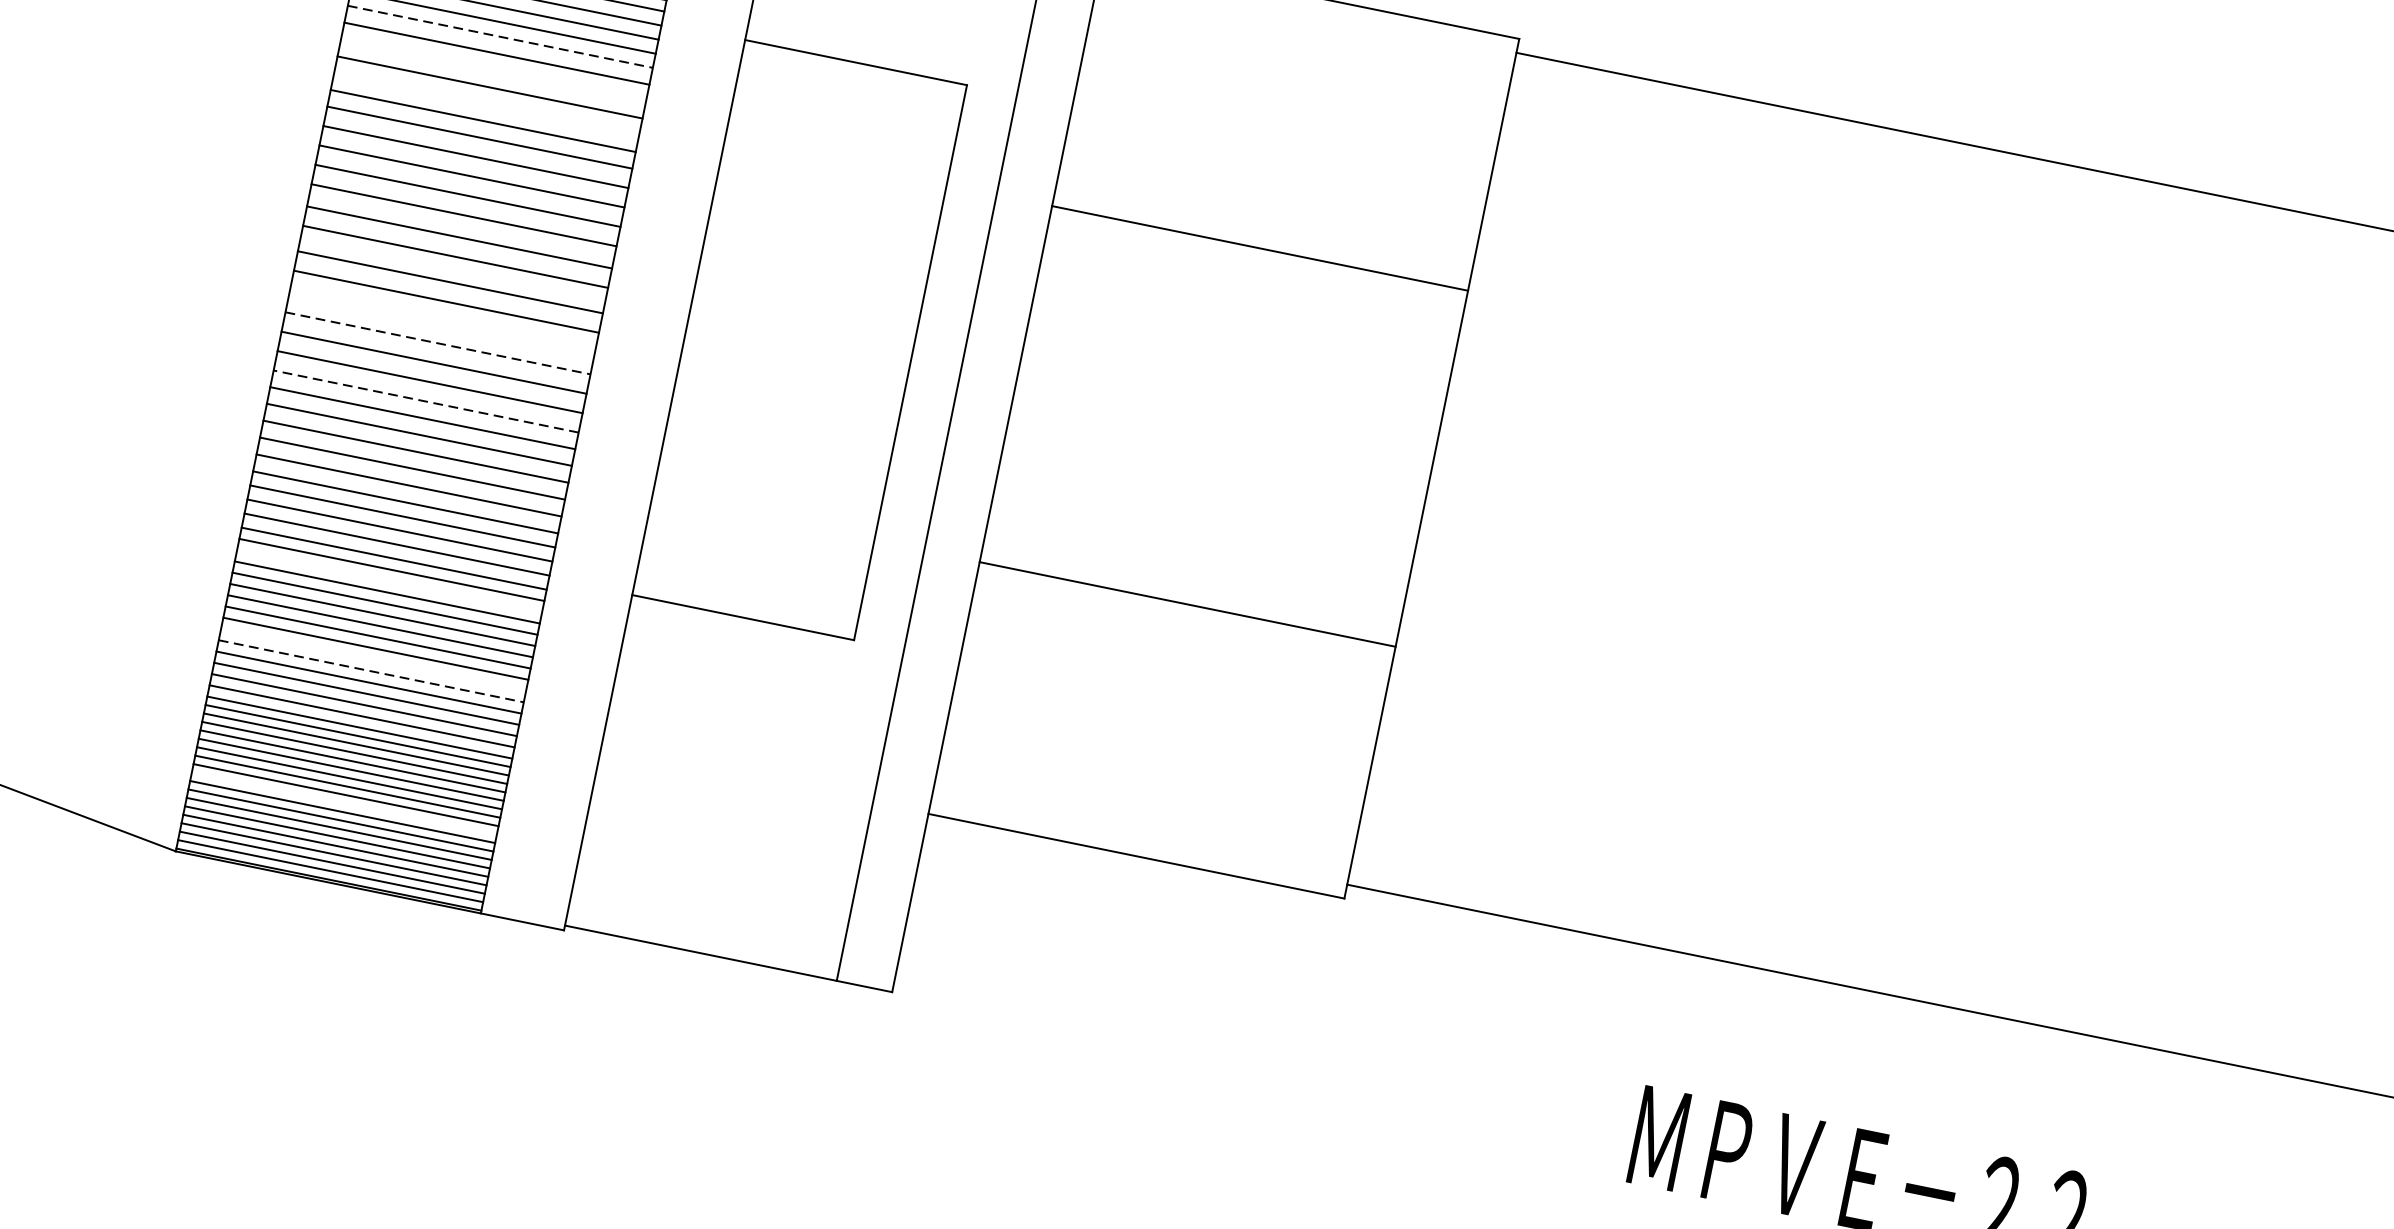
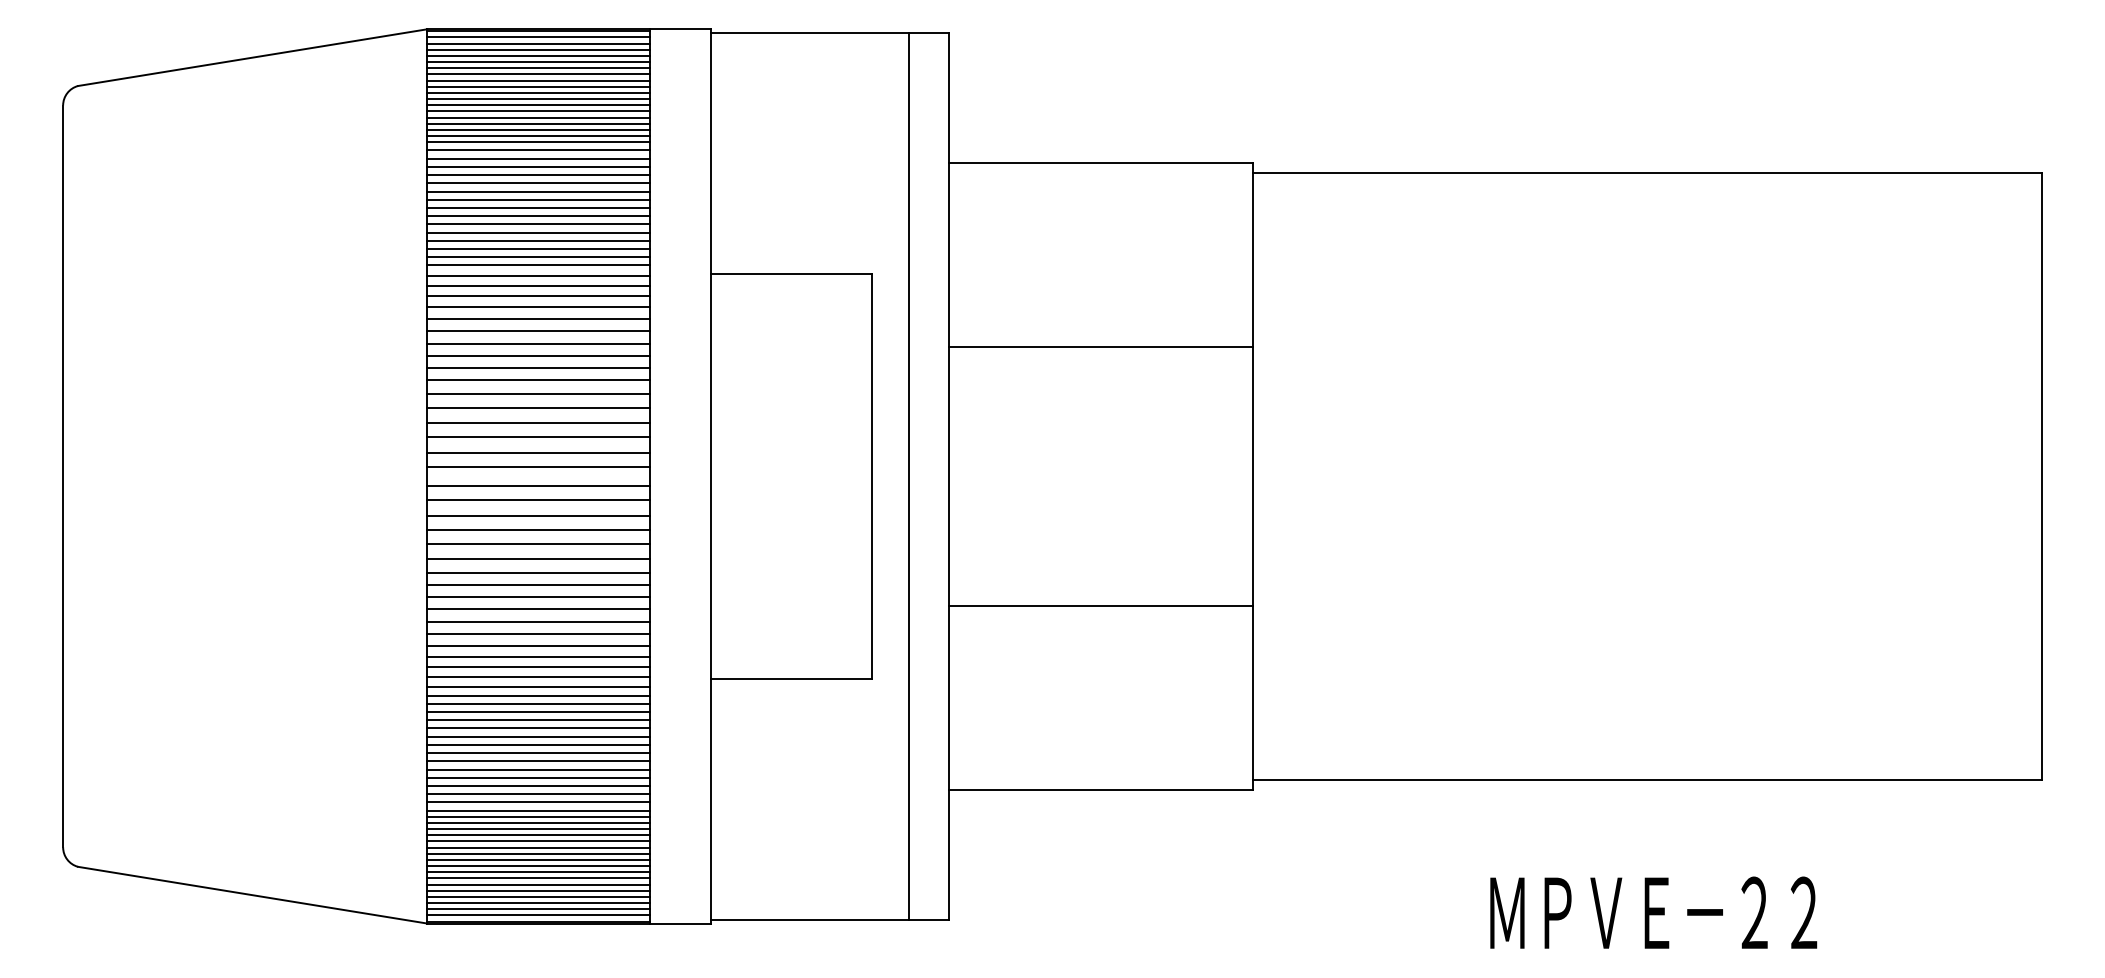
line: (501, 36) -> (539, 306), dashed -> solid
line: (493, 70) -> (538, 331), added
line: (486, 103) -> (538, 355), added
line: (441, 324) -> (538, 516), added
line: (439, 343) -> (539, 530), dashed -> solid
line: (426, 401) -> (538, 572), dashed -> solid
line: (389, 580) -> (538, 703), added
line: (373, 660) -> (538, 761), added
line: (372, 671) -> (539, 769), dashed -> solid
line: (344, 804) -> (538, 866), added

